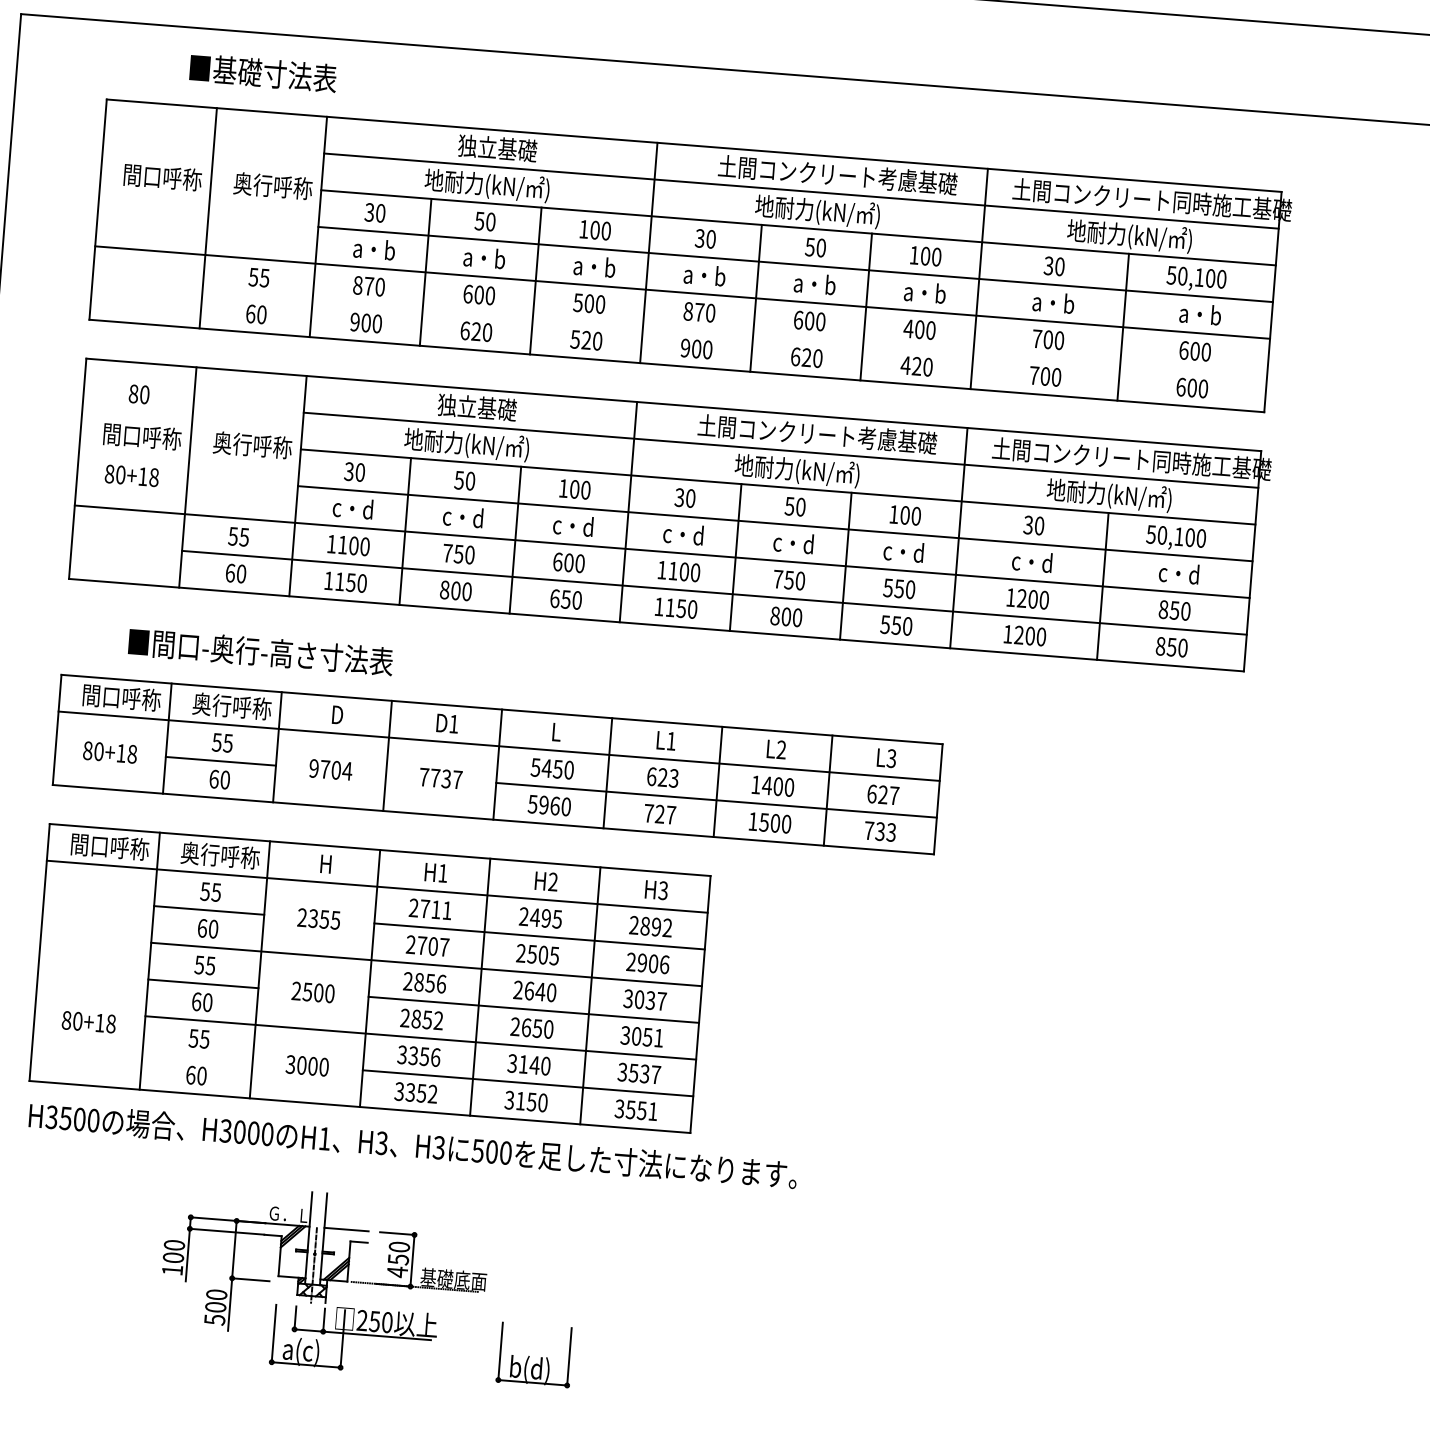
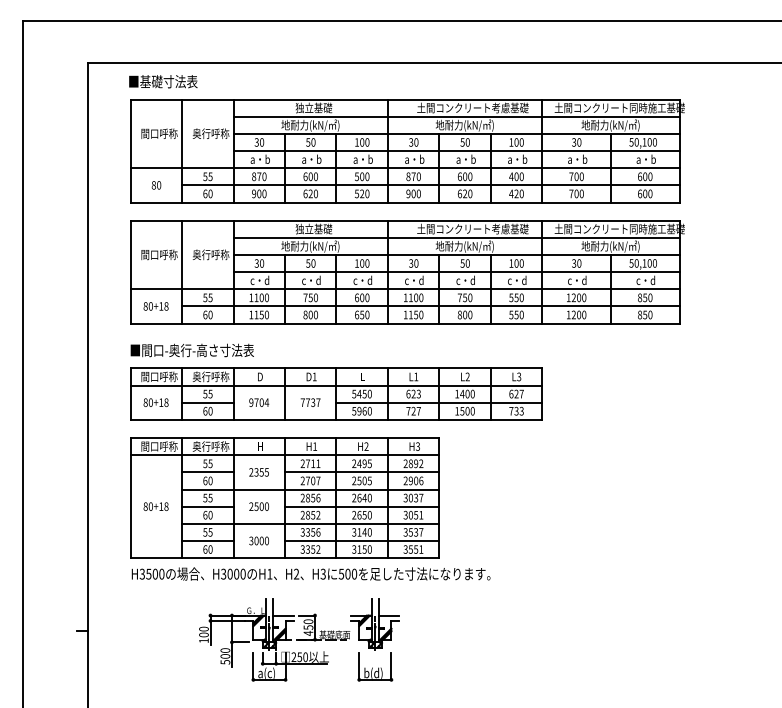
text: (263, 72) -> (163, 81), moved
line: (734, 333) -> (430, 185), added
text: (139, 394) -> (156, 185), moved
text: (130, 475) -> (155, 306), moved
text: (258, 651) -> (191, 350), moved
text: (87, 1021) -> (155, 506), moved
line: (196, 1056) -> (207, 540), added
text: (381, 1143) -> (296, 574), H3 -> H2
part: (540, 1264) -> (374, 624), added

